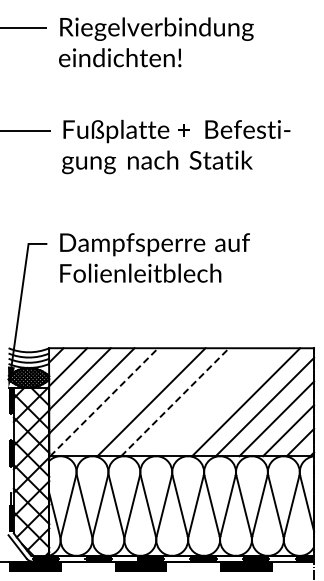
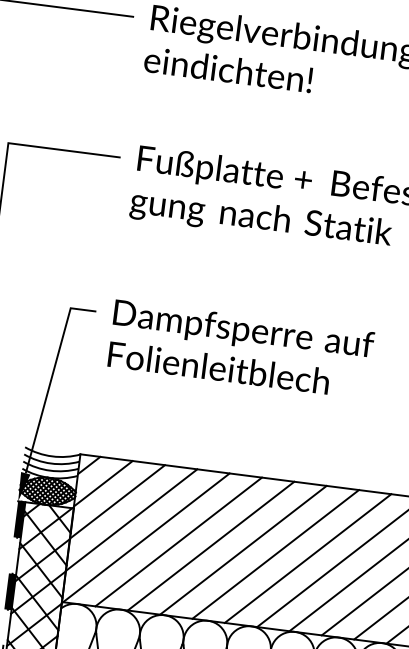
line: (104, 401) -> (146, 536), dashed -> solid
line: (175, 401) -> (243, 549), dashed -> solid
line: (127, 402) -> (178, 542), added
line: (198, 402) -> (275, 554), added
line: (222, 402) -> (308, 558), added

